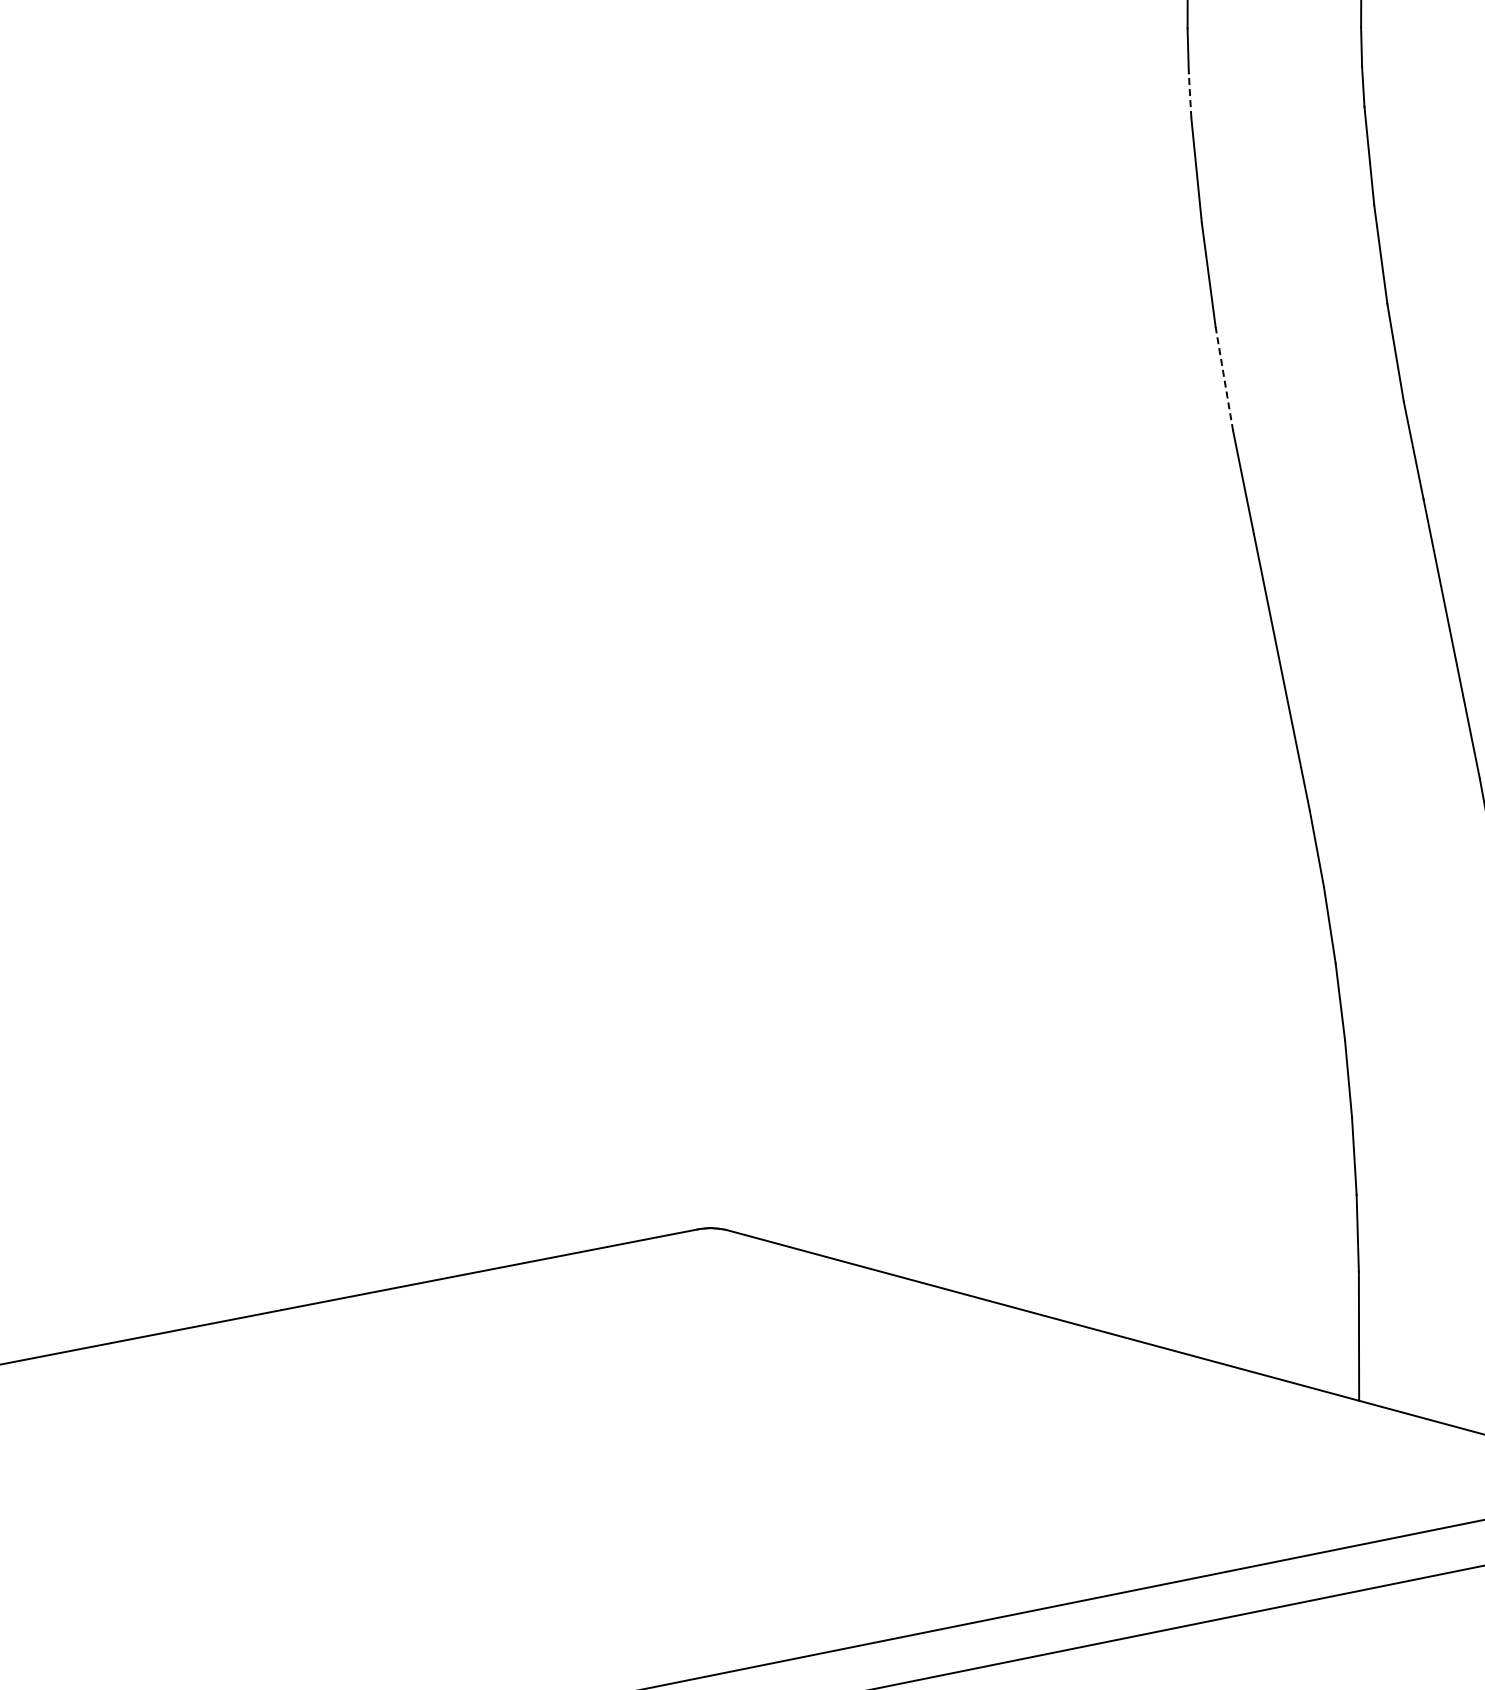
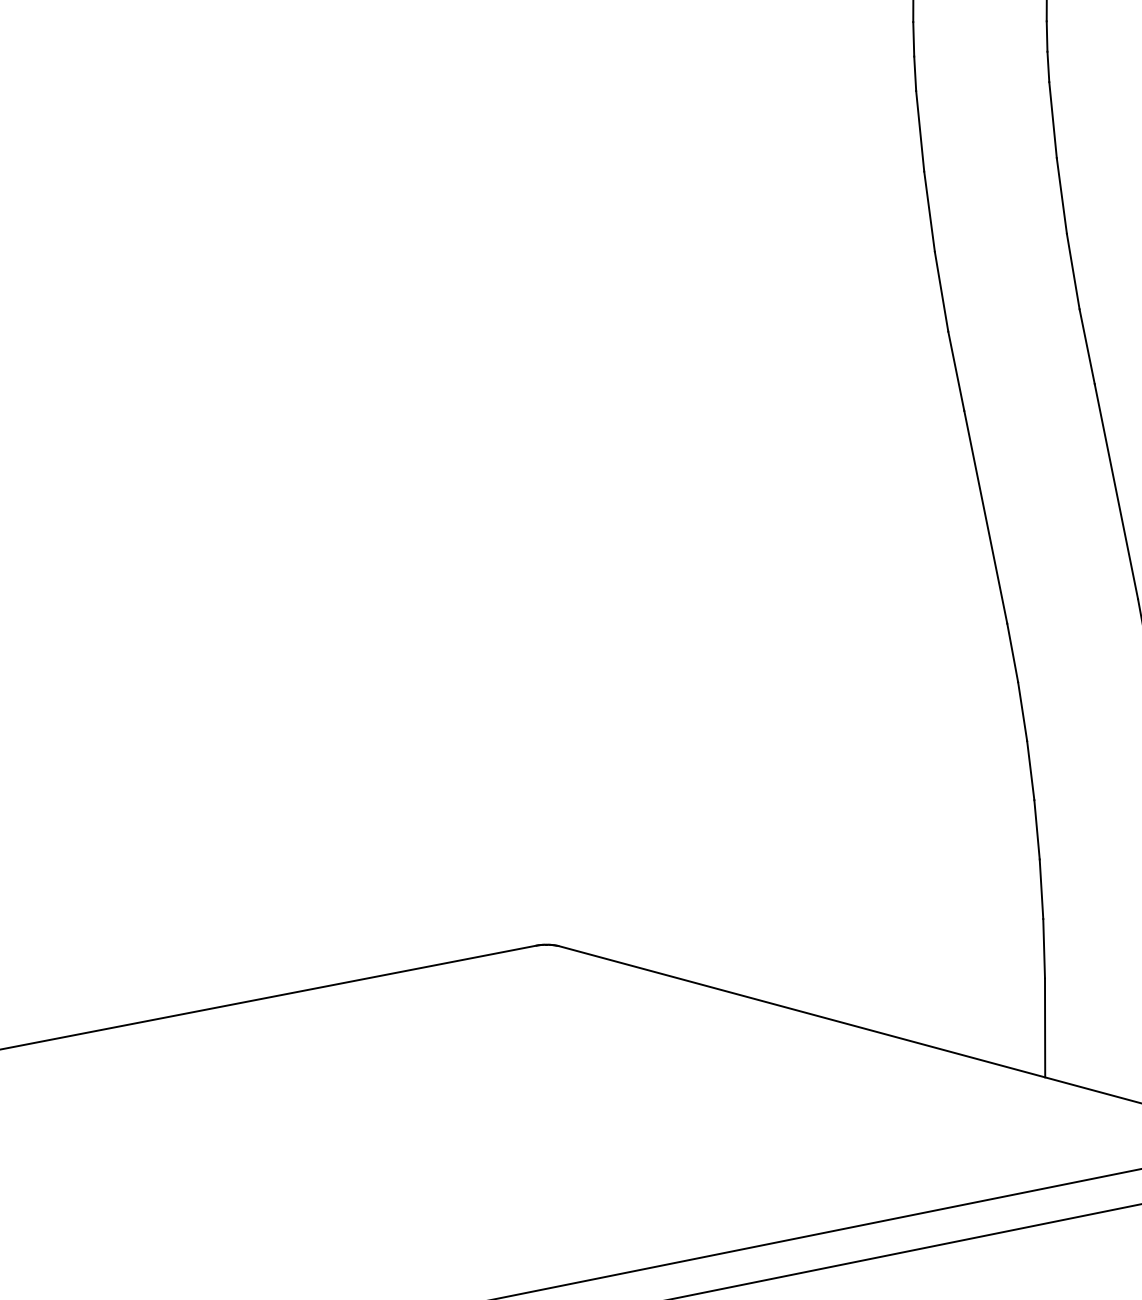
line: (1190, 95) -> (915, 73), dashed -> solid
line: (1224, 379) -> (941, 292), dashed -> solid

